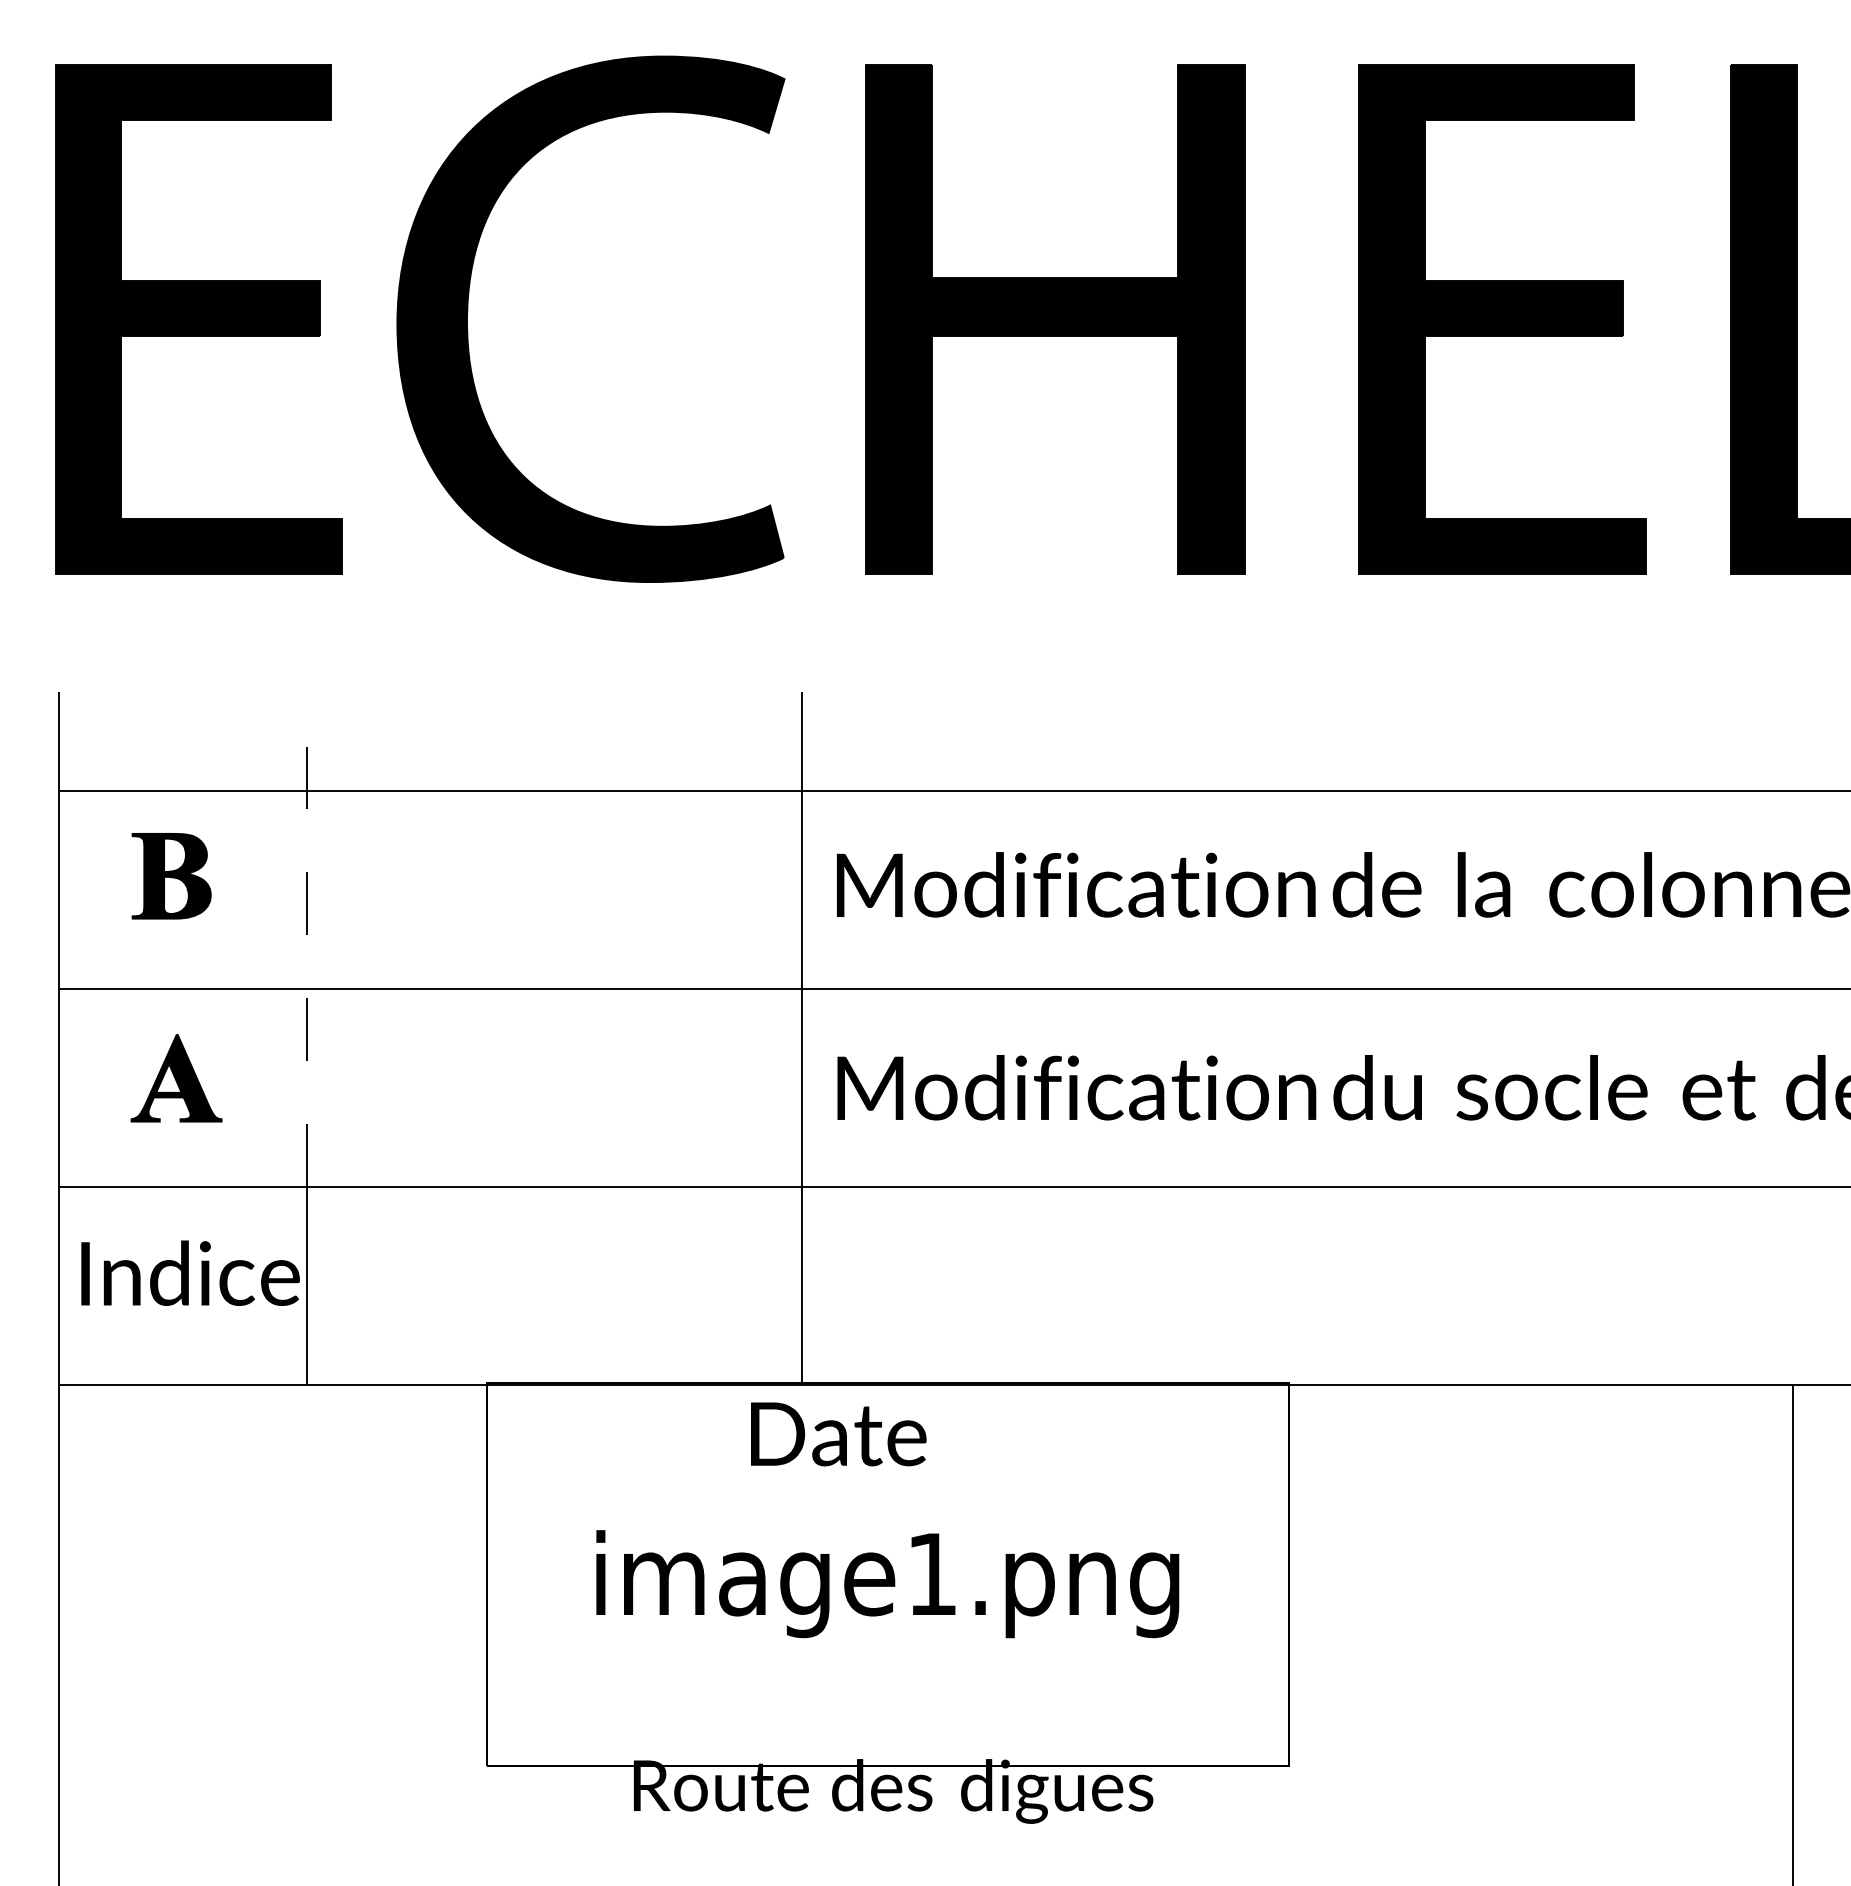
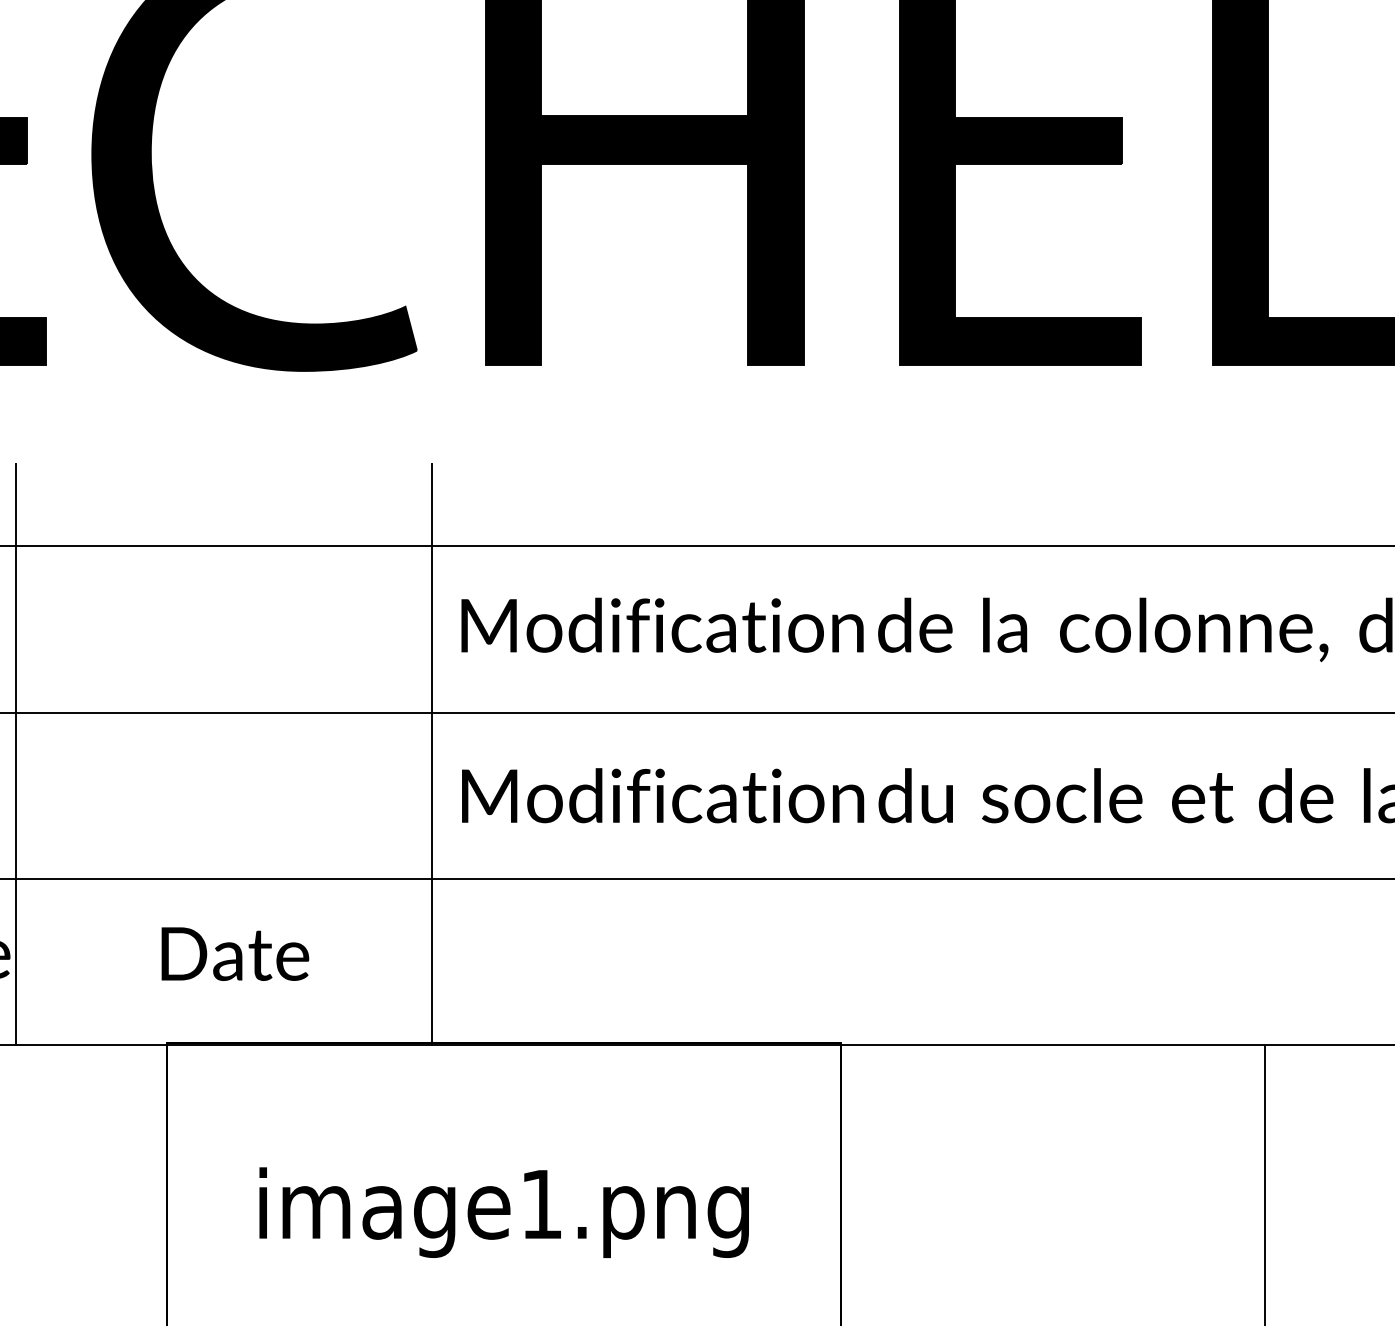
line: (306, 939) -> (15, 671), dashed -> solid
text: (838, 1434) -> (235, 954), moved

